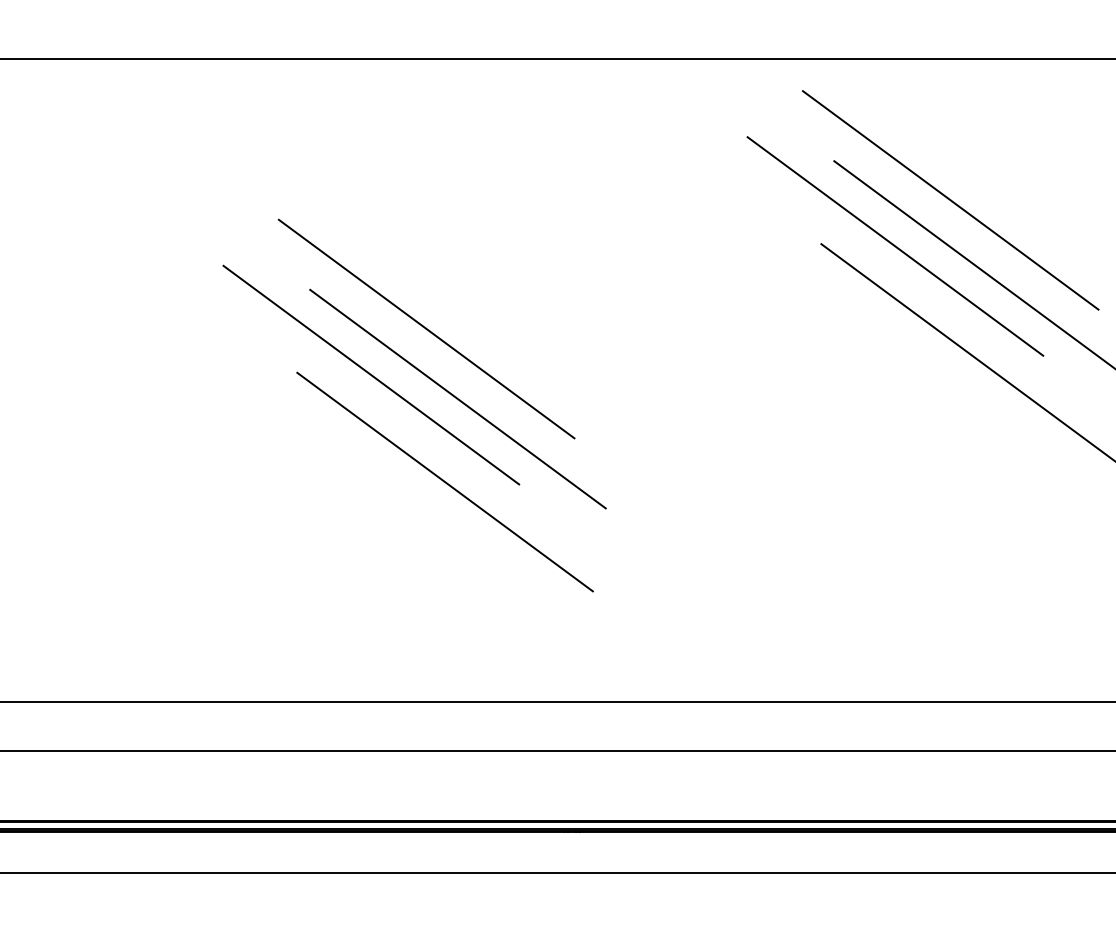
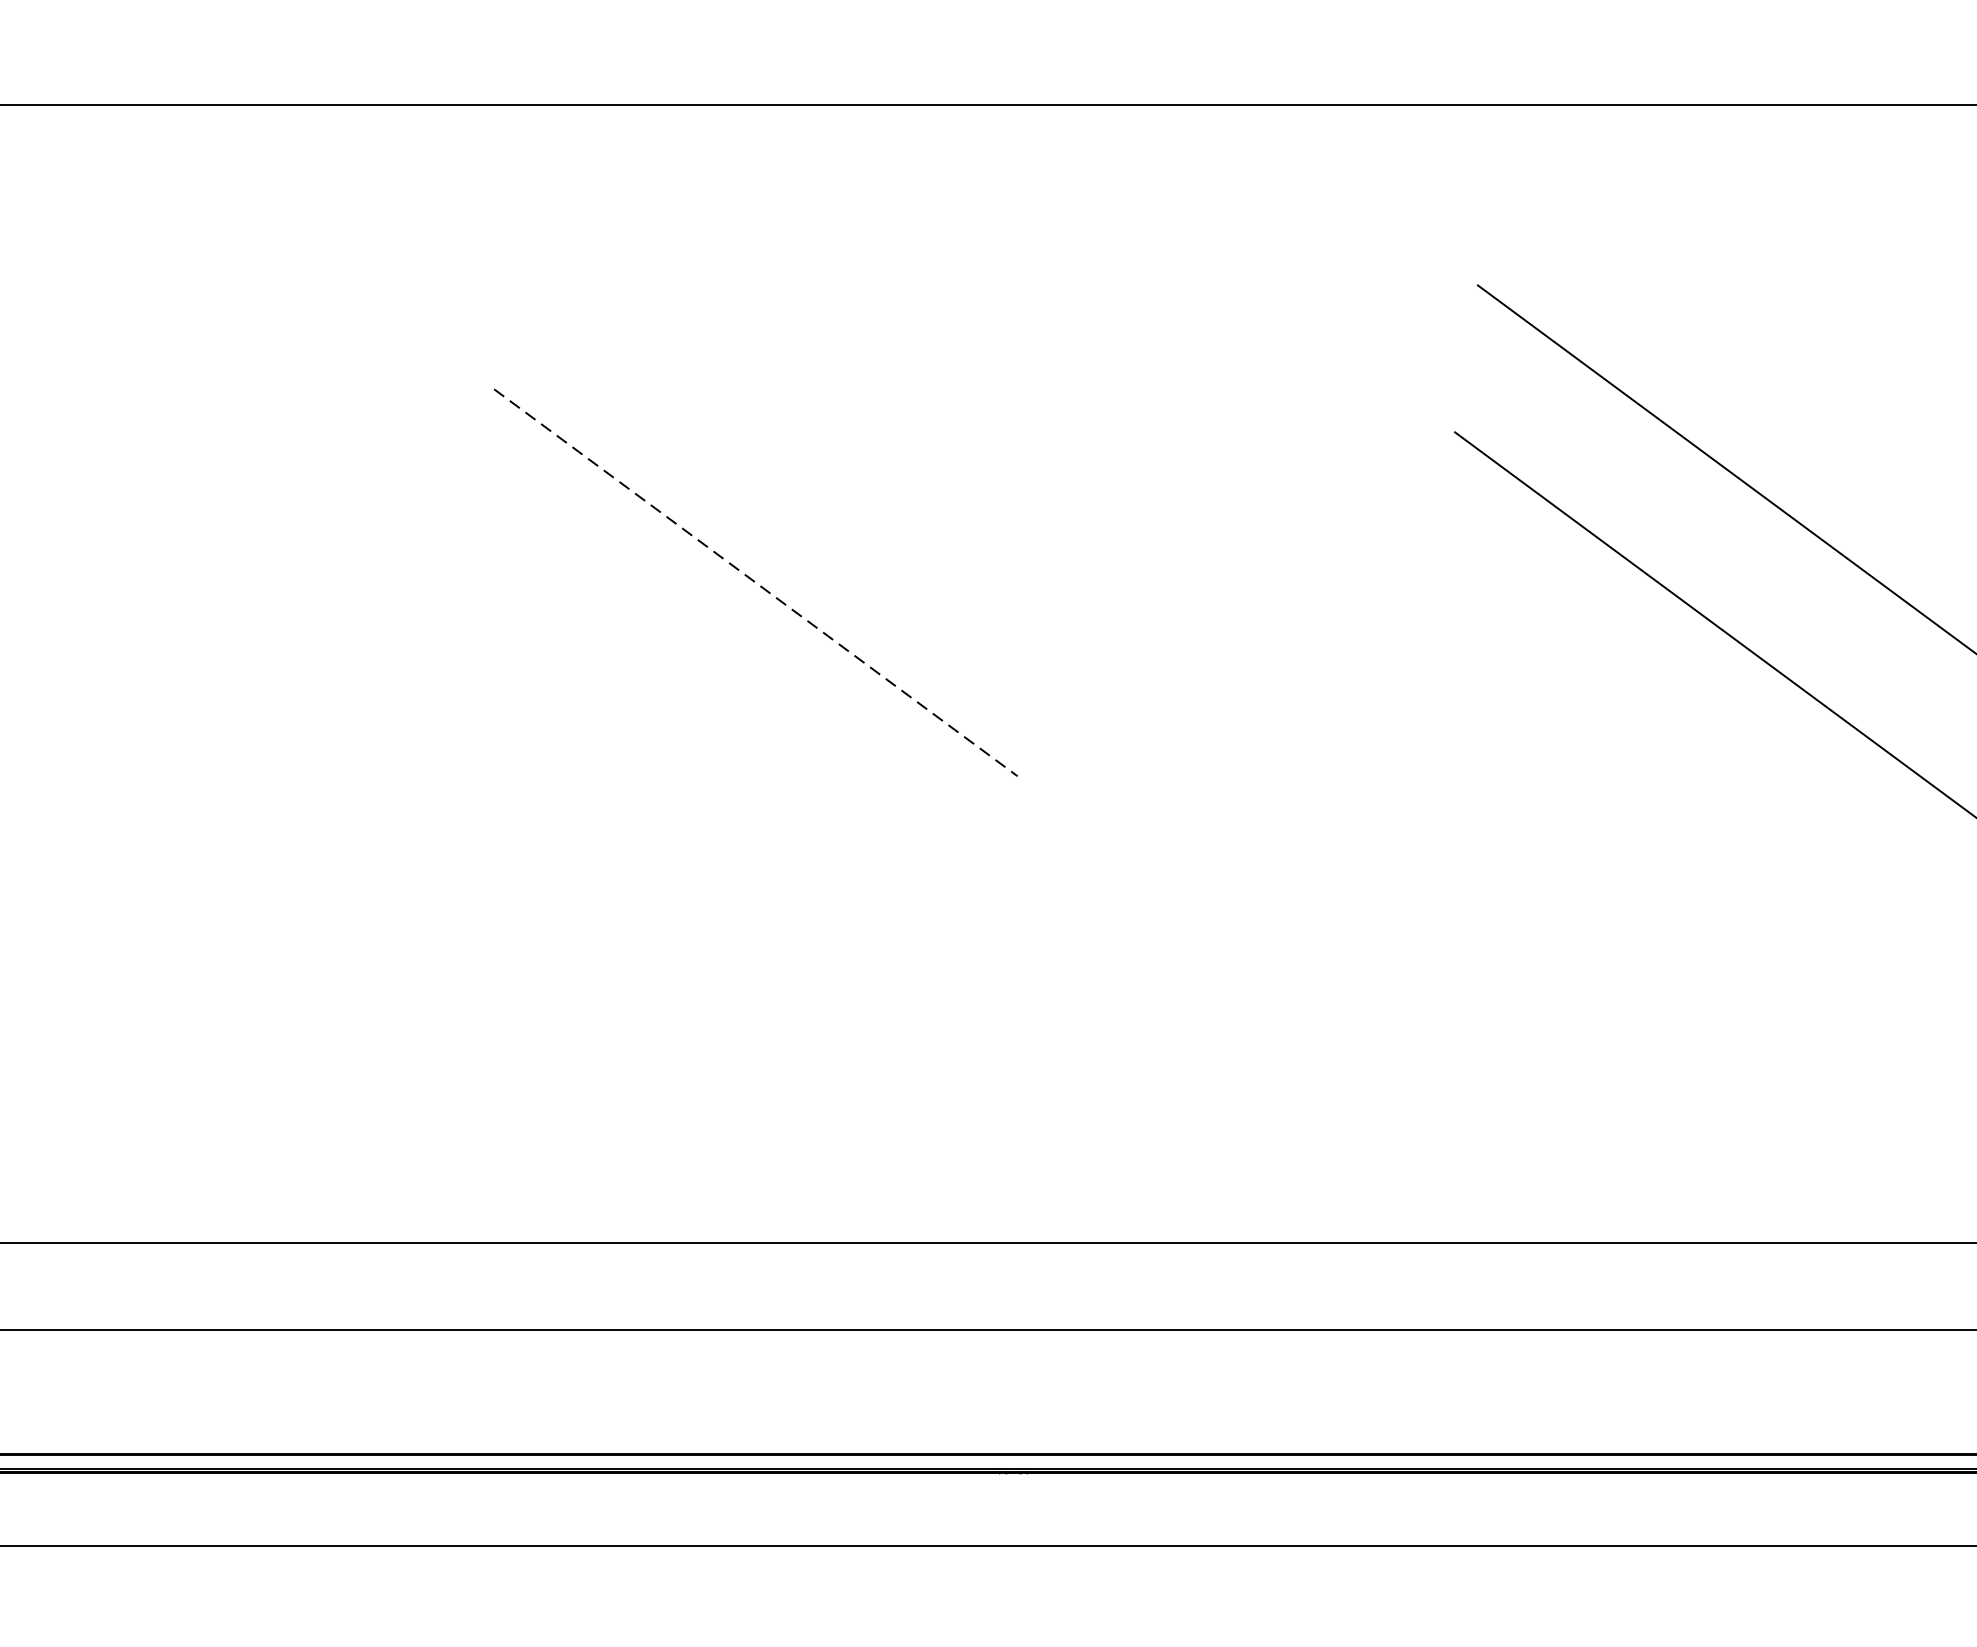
line: (950, 200) -> (1683, 355), removed
line: (895, 246) -> (1586, 436), removed
line: (426, 329) -> (755, 583), solid -> dashed
line: (371, 374) -> (658, 663), removed
line: (457, 398) -> (810, 705), removed
line: (444, 481) -> (787, 852), removed

